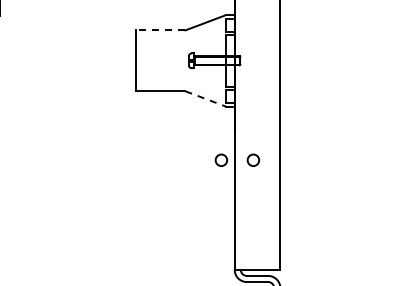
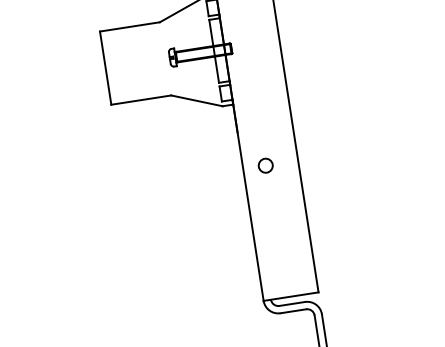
line: (160, 30) -> (129, 27), dashed -> solid
line: (205, 98) -> (196, 100), dashed -> solid
circle: (221, 159) -> (227, 170), removed

